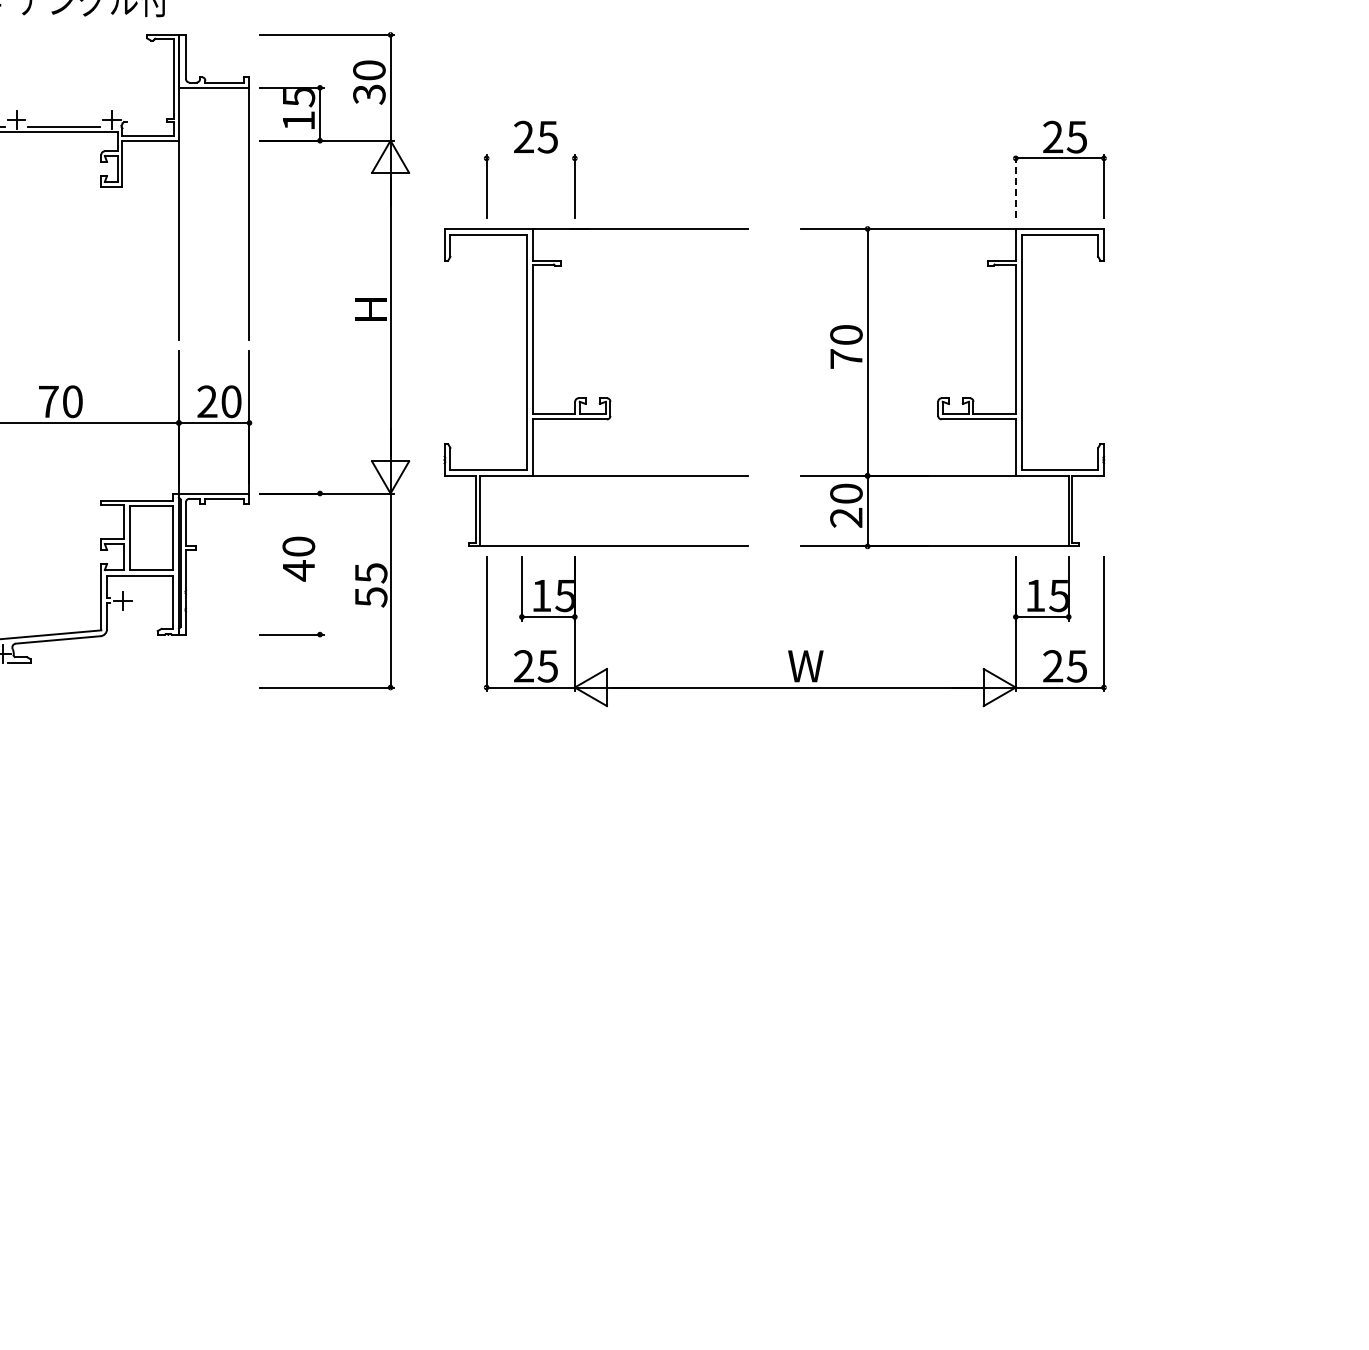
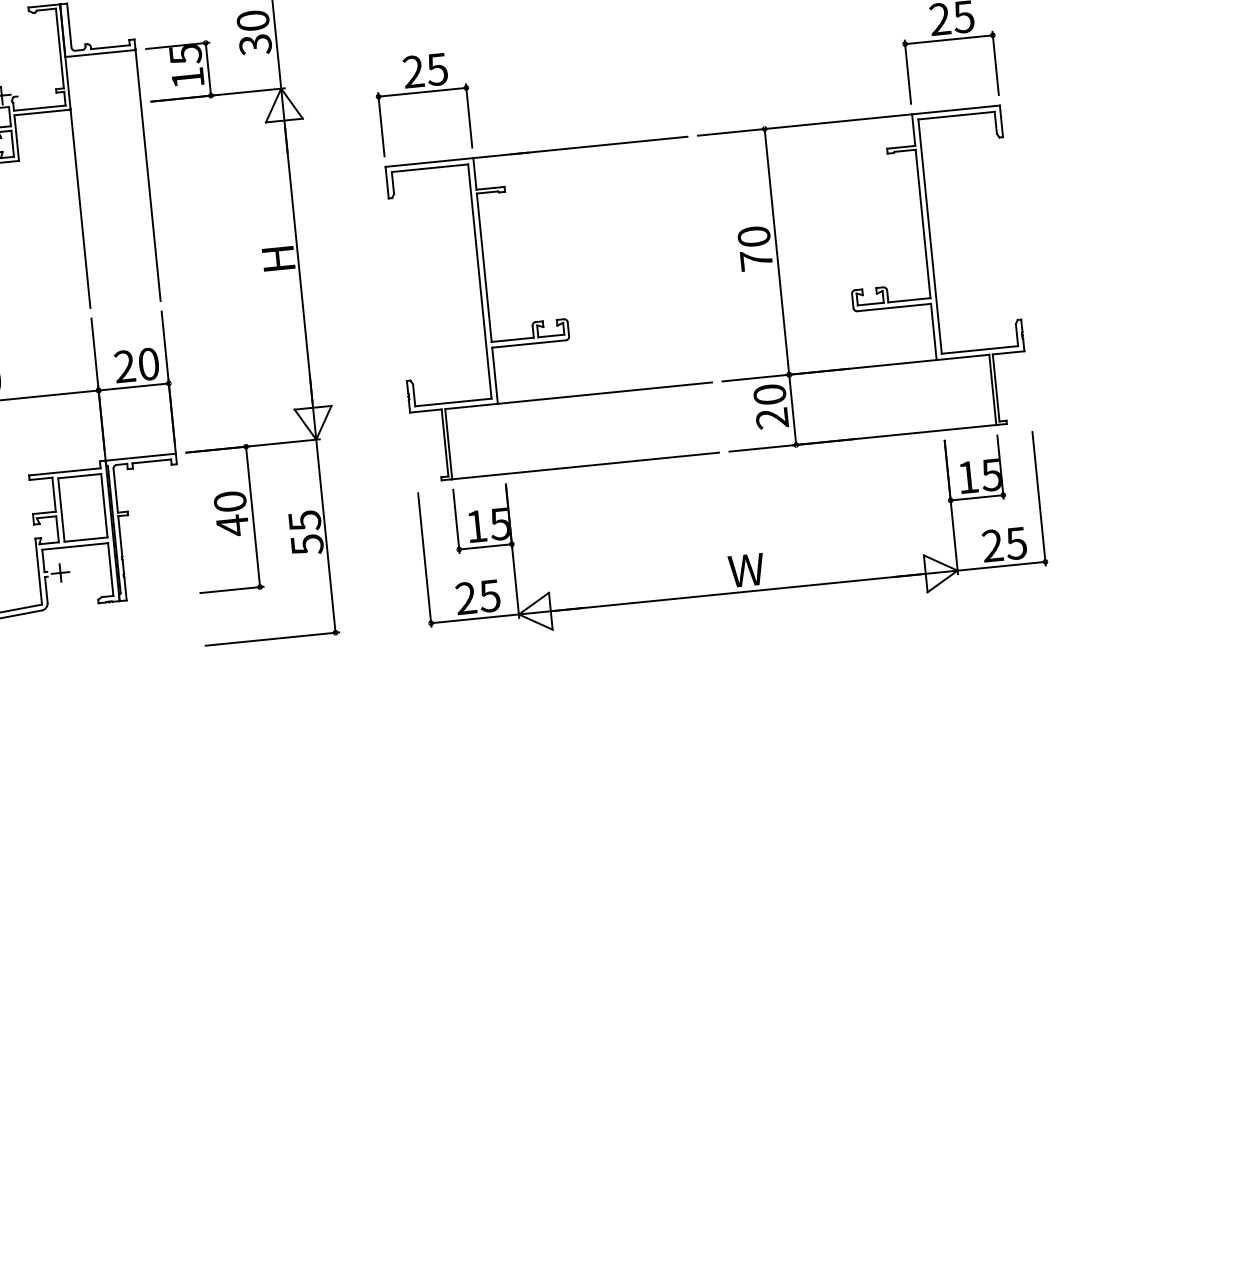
line: (530, 158) -> (422, 92), added
line: (1015, 186) -> (907, 72), dashed -> solid
part: (599, 397) -> (556, 319), moved
line: (320, 563) -> (253, 516), added

